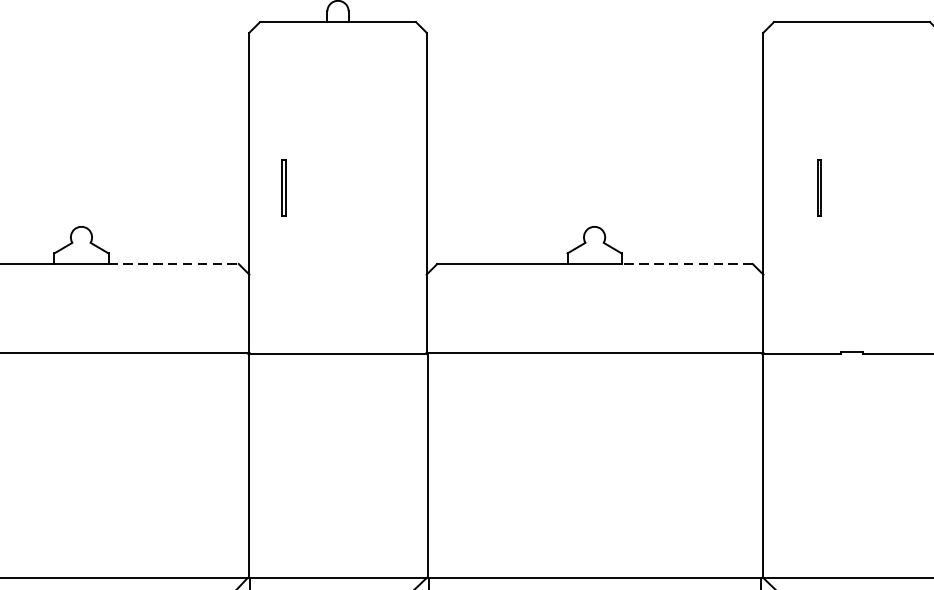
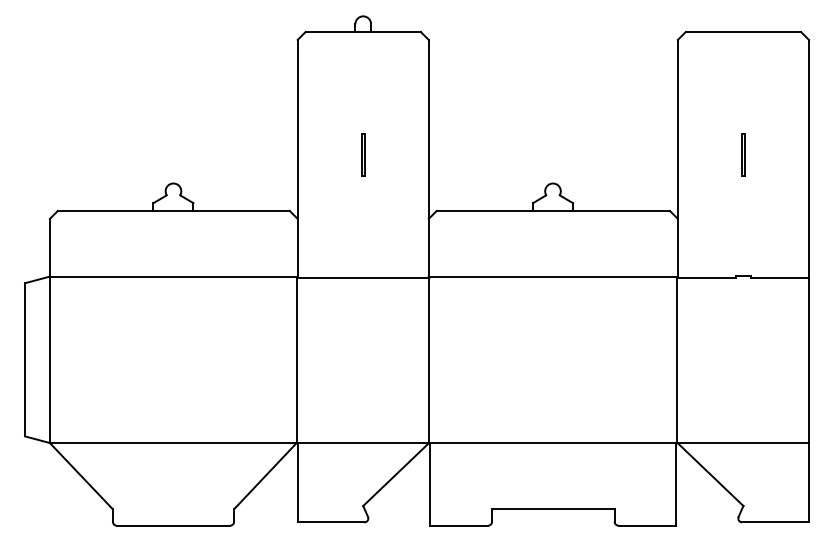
line: (282, 187) -> (362, 154), moved
line: (818, 187) -> (742, 154), moved
line: (174, 264) -> (242, 211), dashed -> solid
line: (687, 264) -> (621, 211), dashed -> solid

